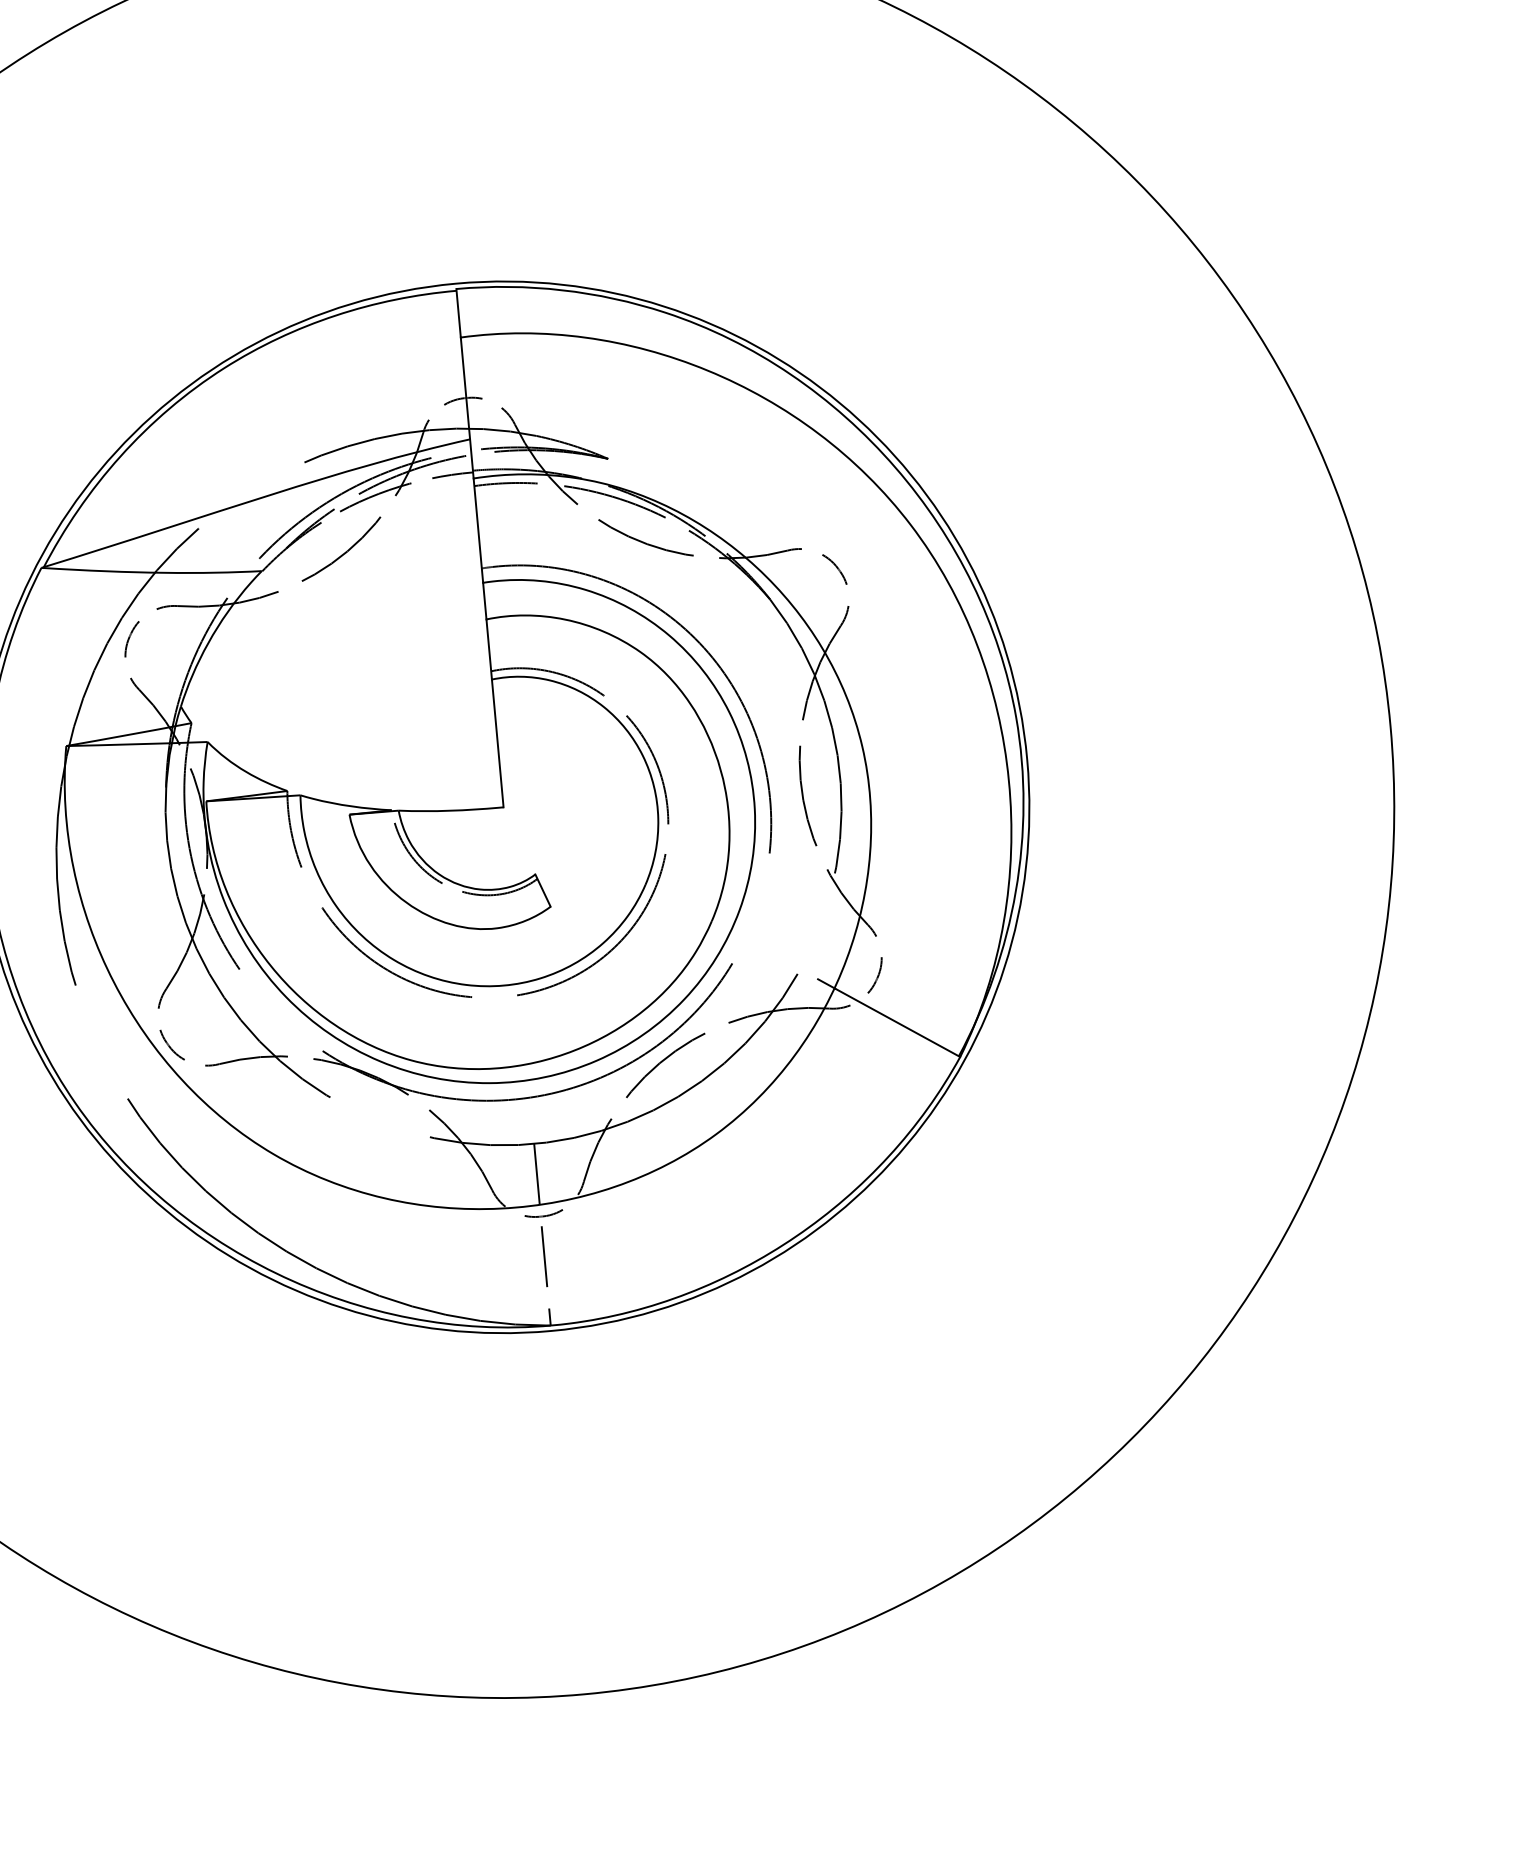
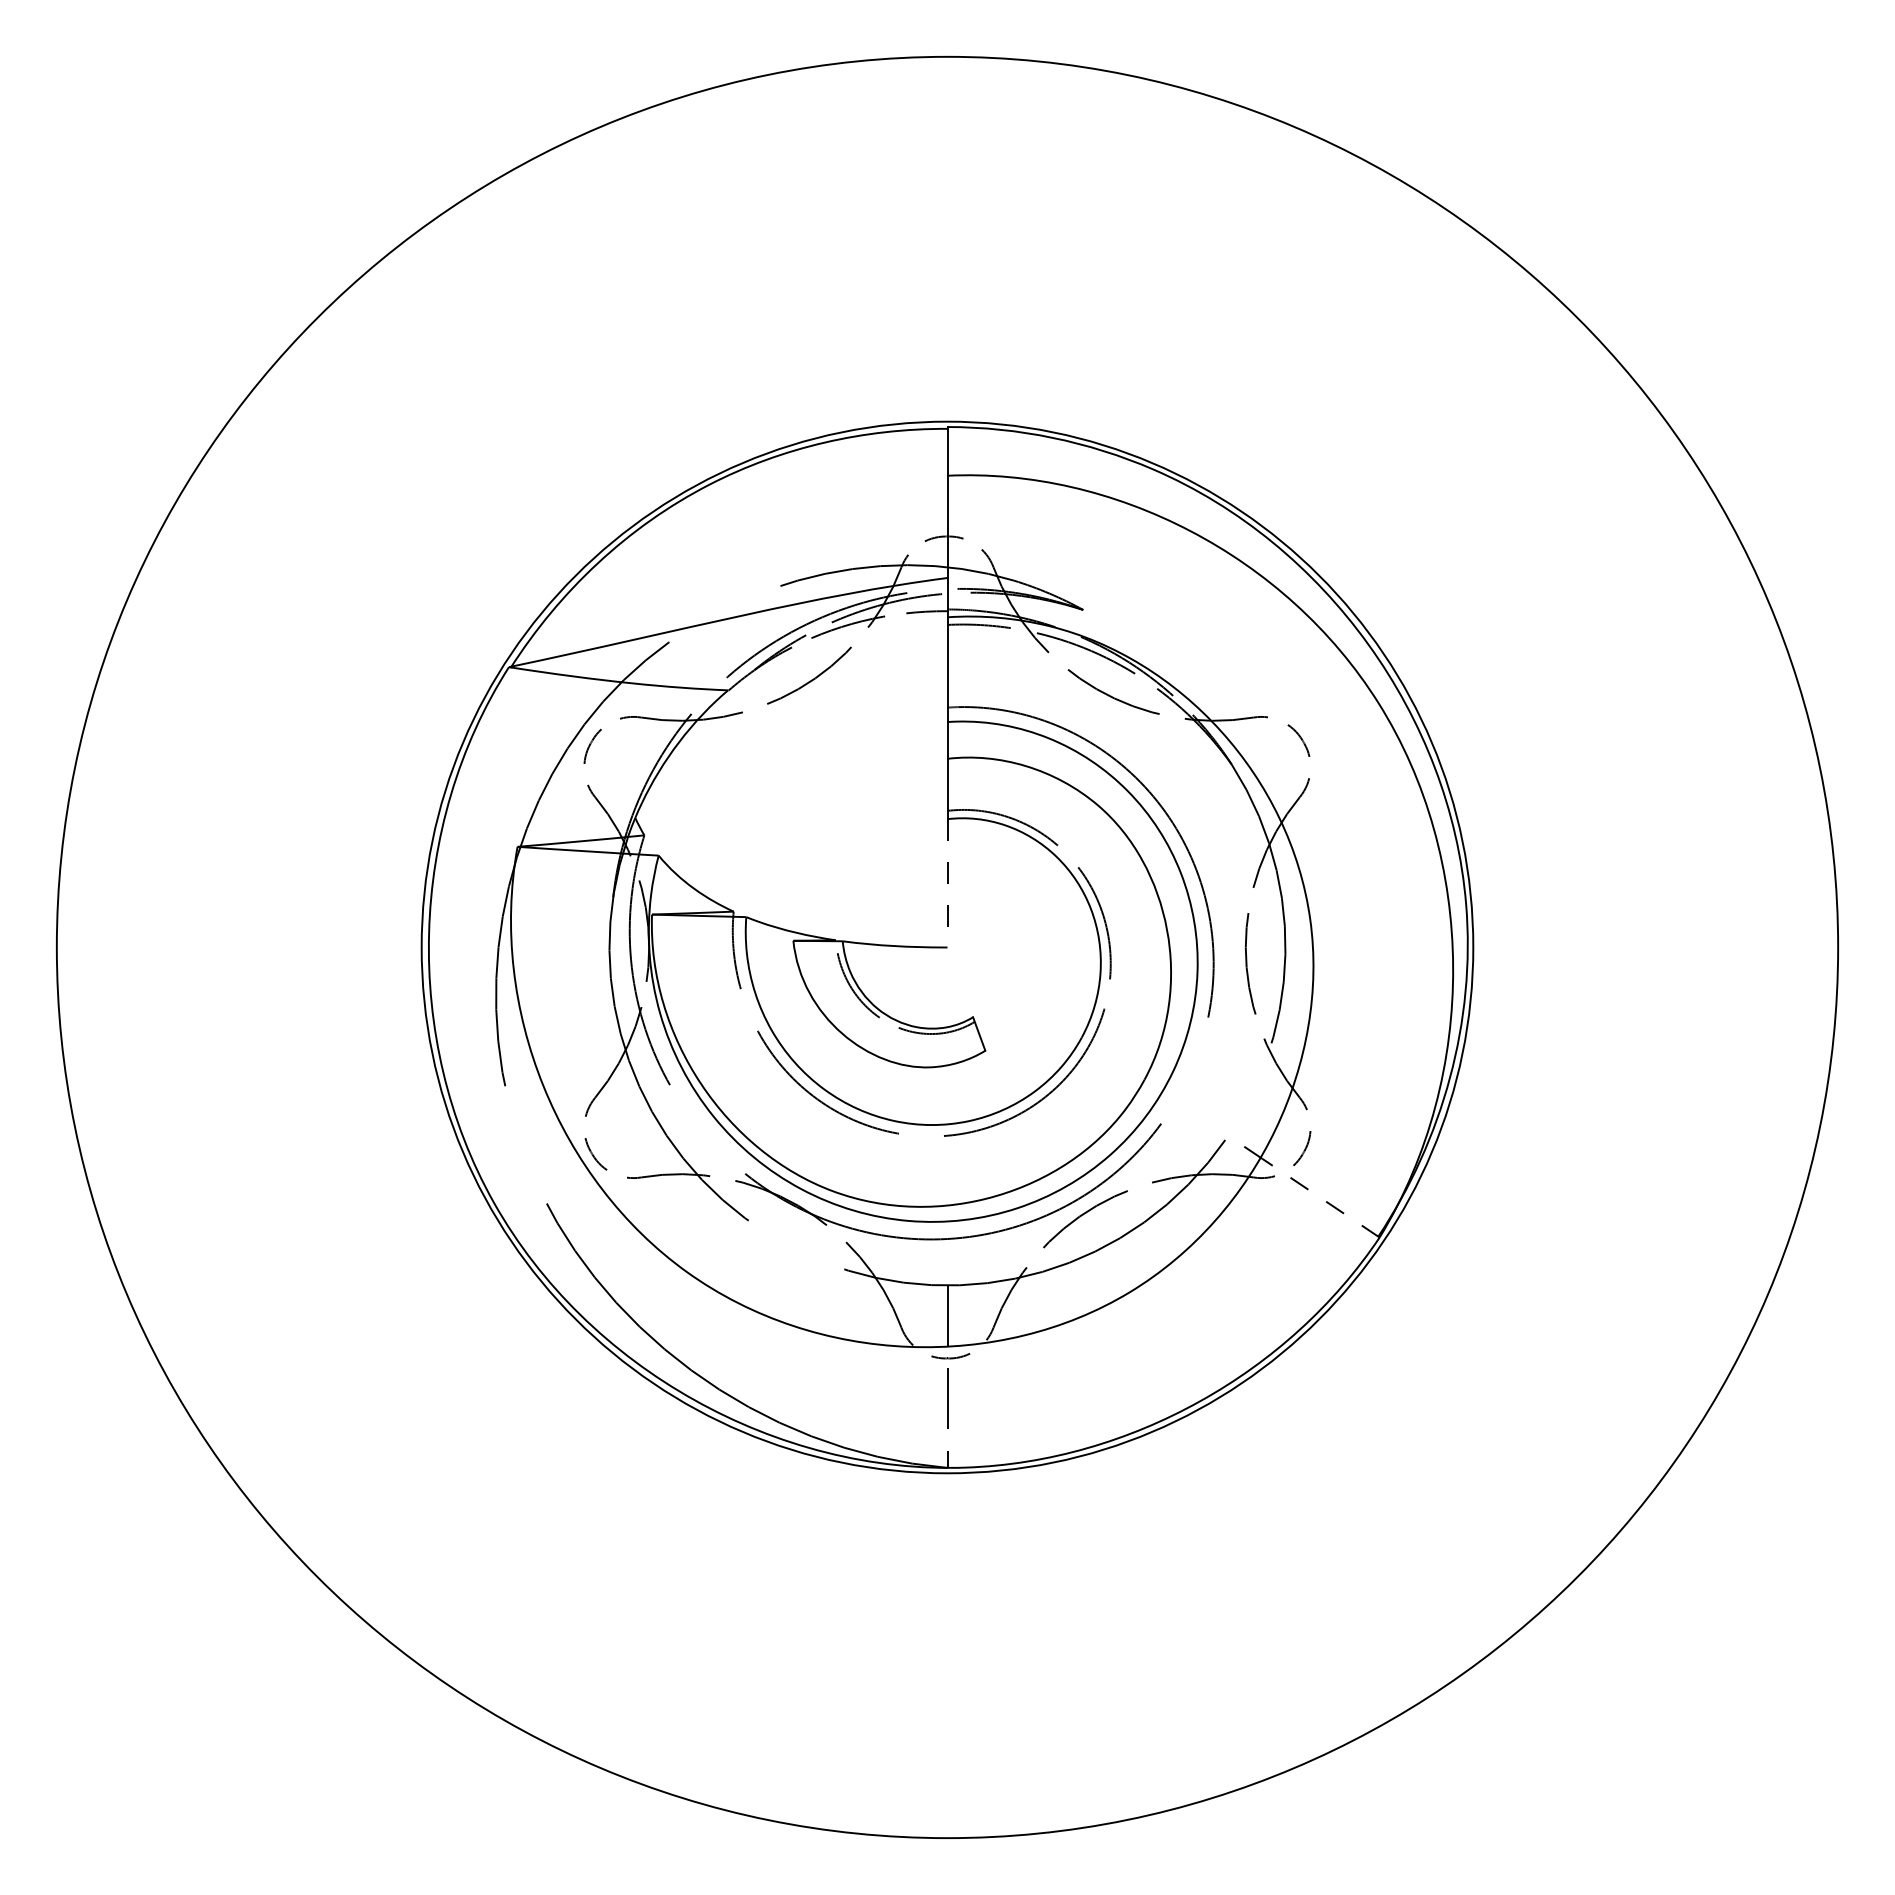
line: (497, 743) -> (947, 883), solid -> dashed
line: (897, 1023) -> (1320, 1198), solid -> dashed

